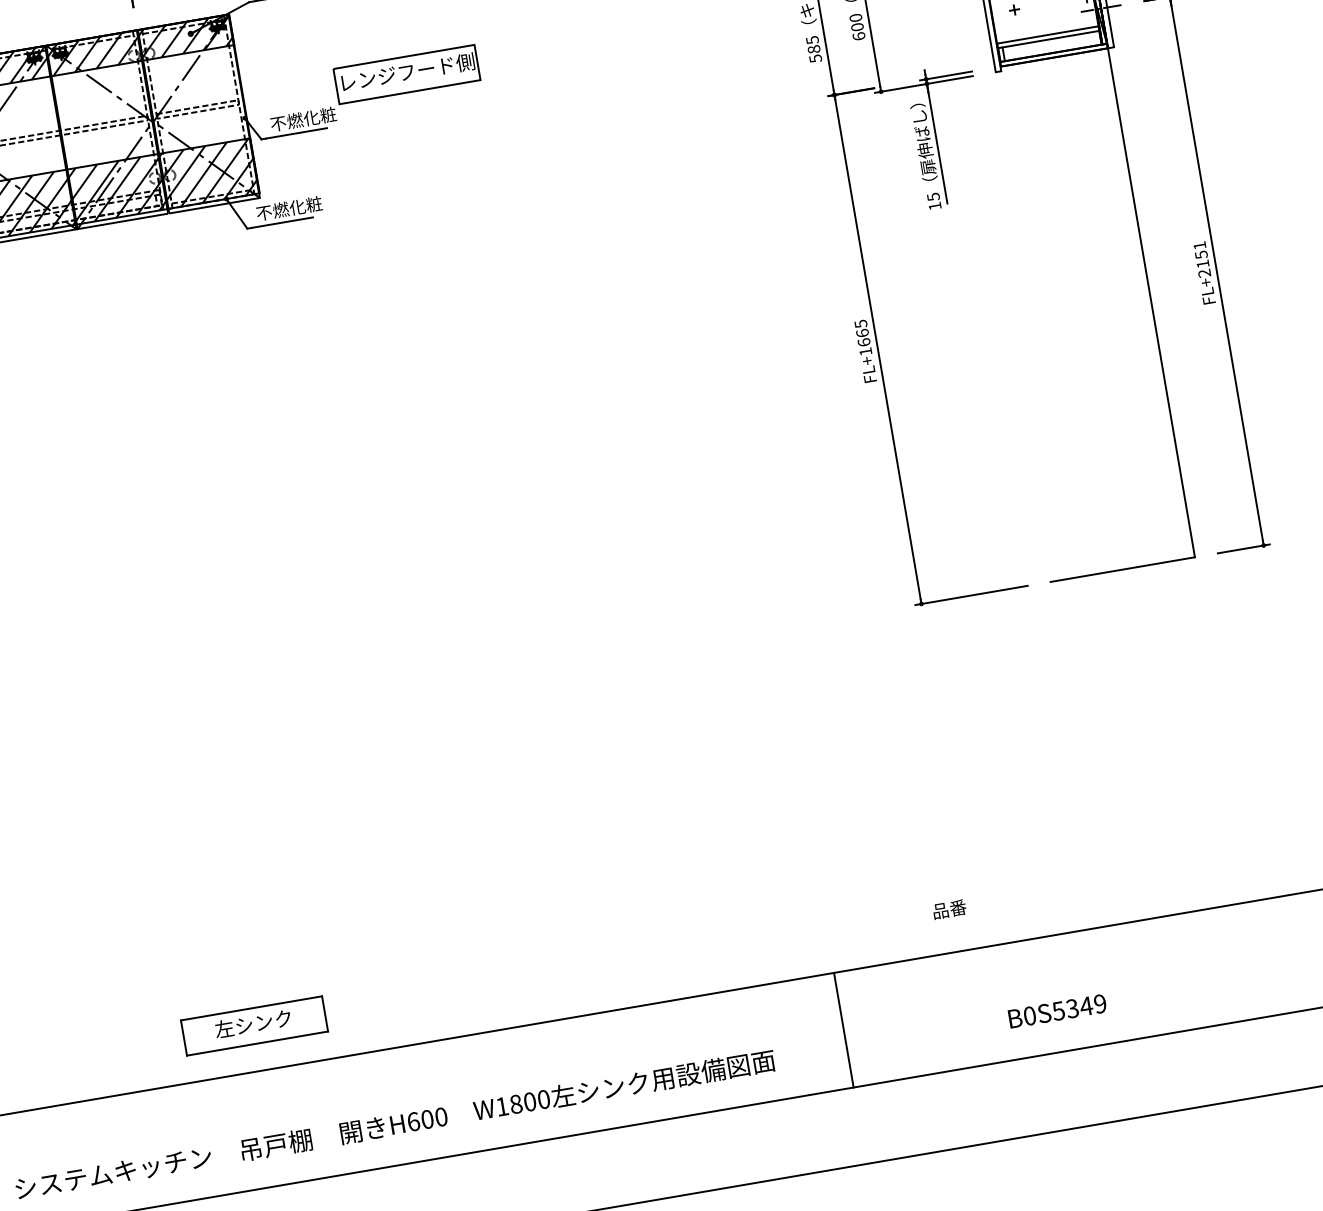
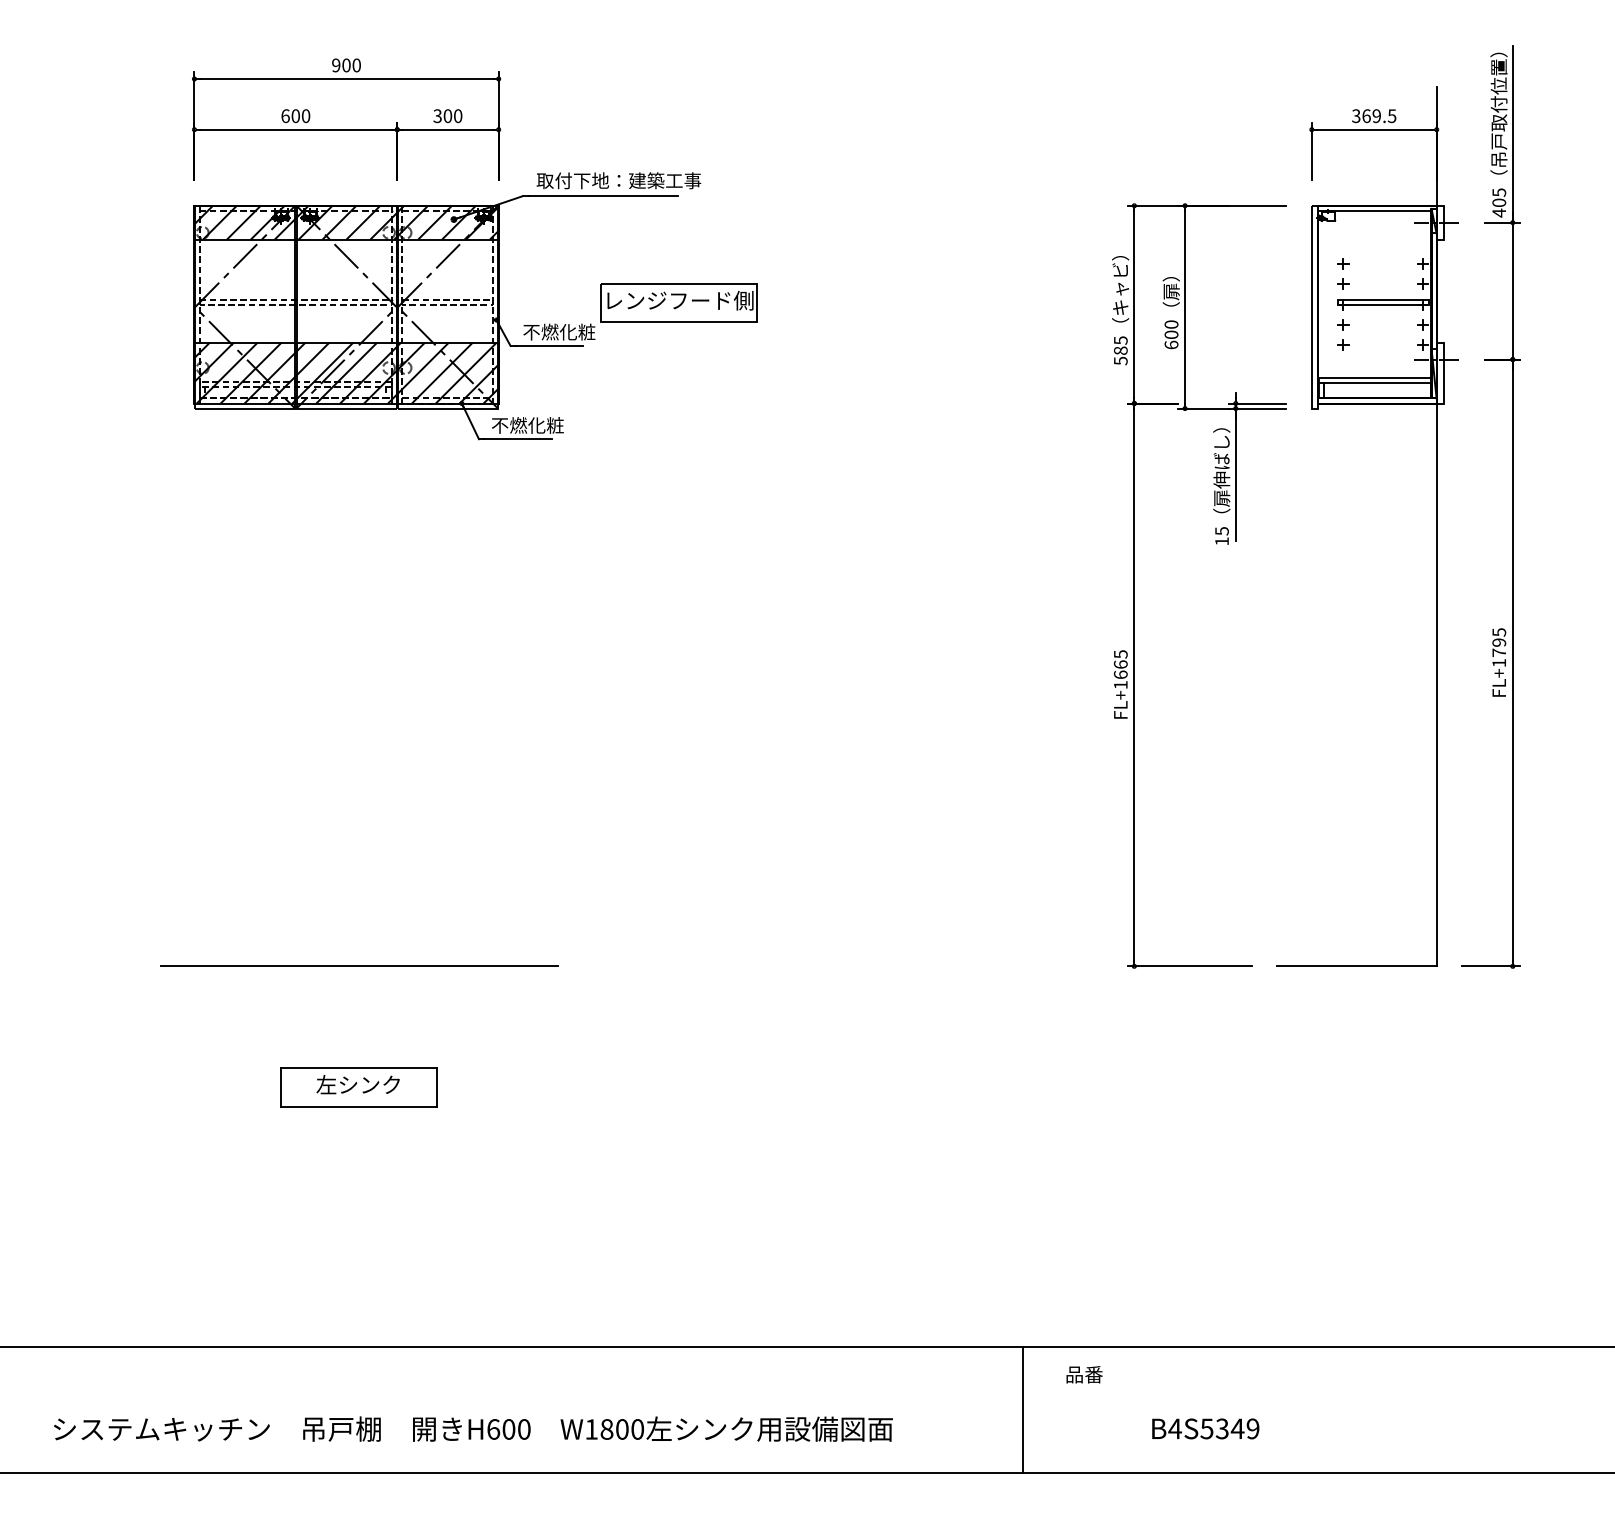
text: (1202, 259) -> (1499, 647), FL+2151 -> FL+1795
line: (220, 723) -> (359, 965), added
text: (949, 909) -> (1084, 1374), moved
text: (1030, 1015) -> (1175, 1428), B0S5349 -> B4S5349
part: (253, 1026) -> (358, 1087), moved
line: (843, 1029) -> (1022, 1409), moved

